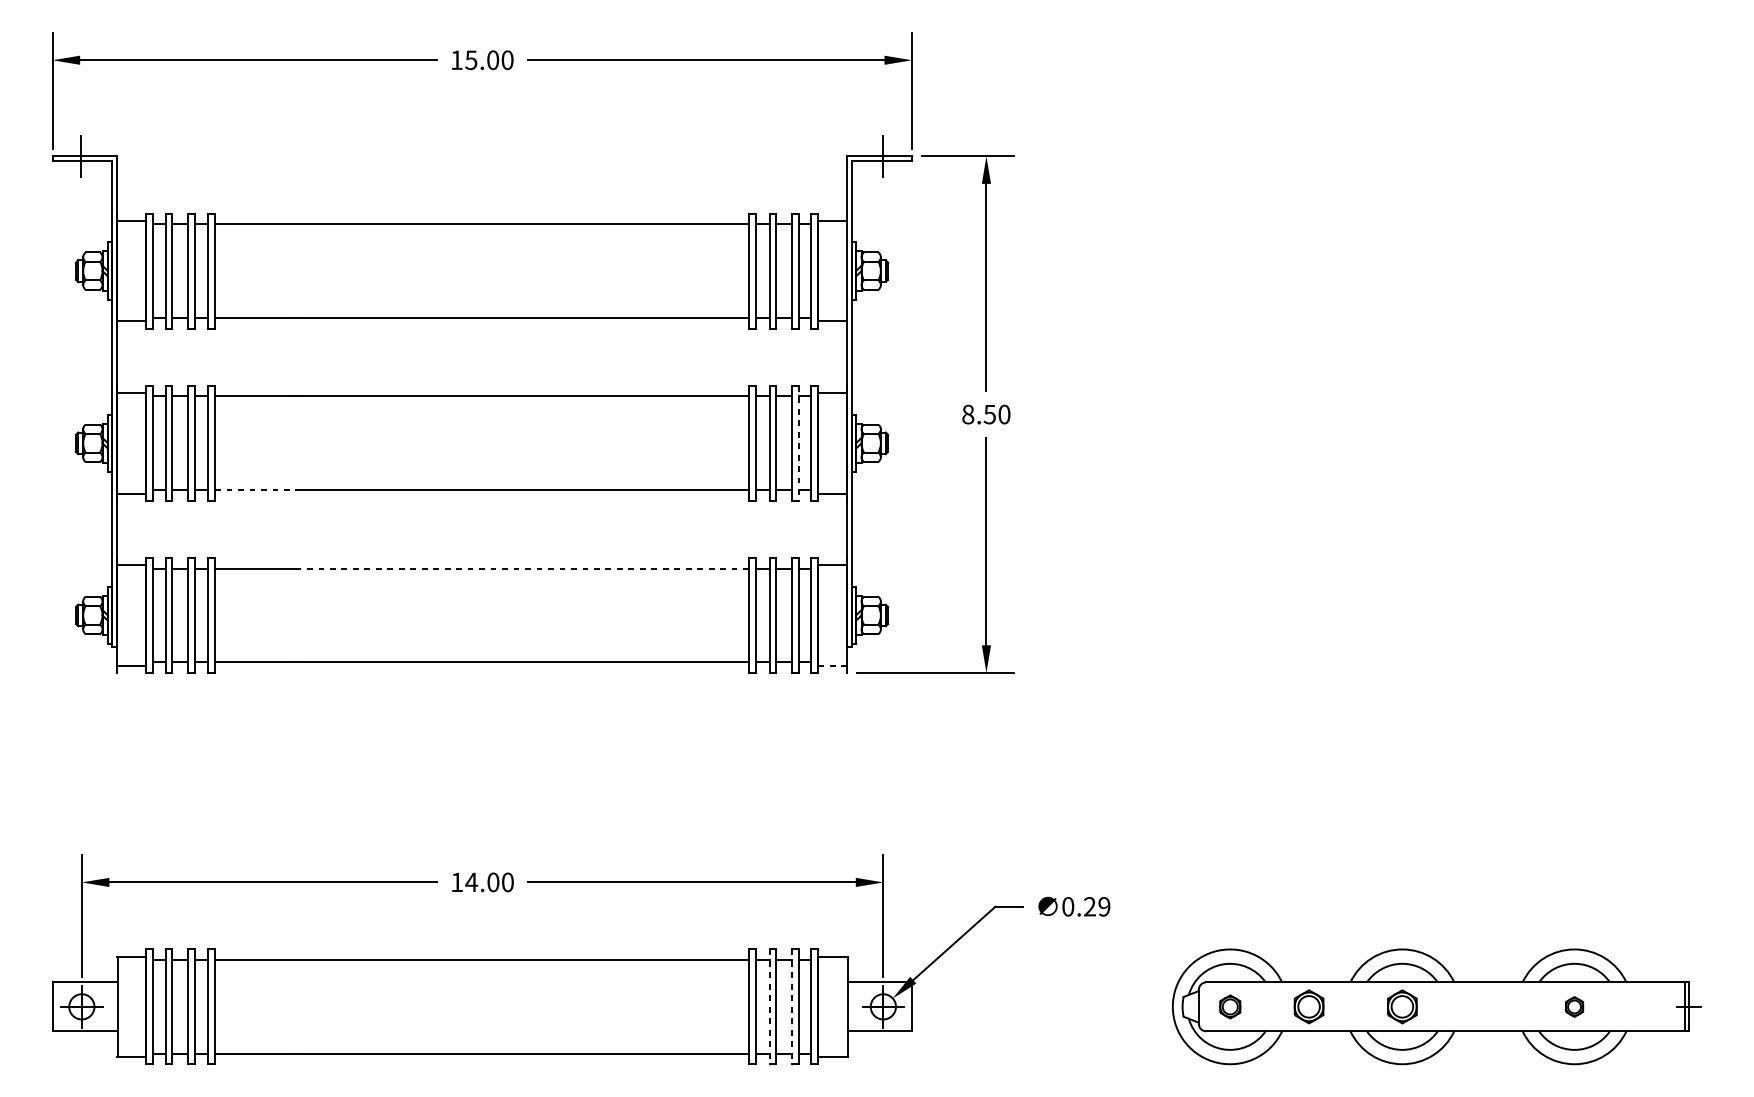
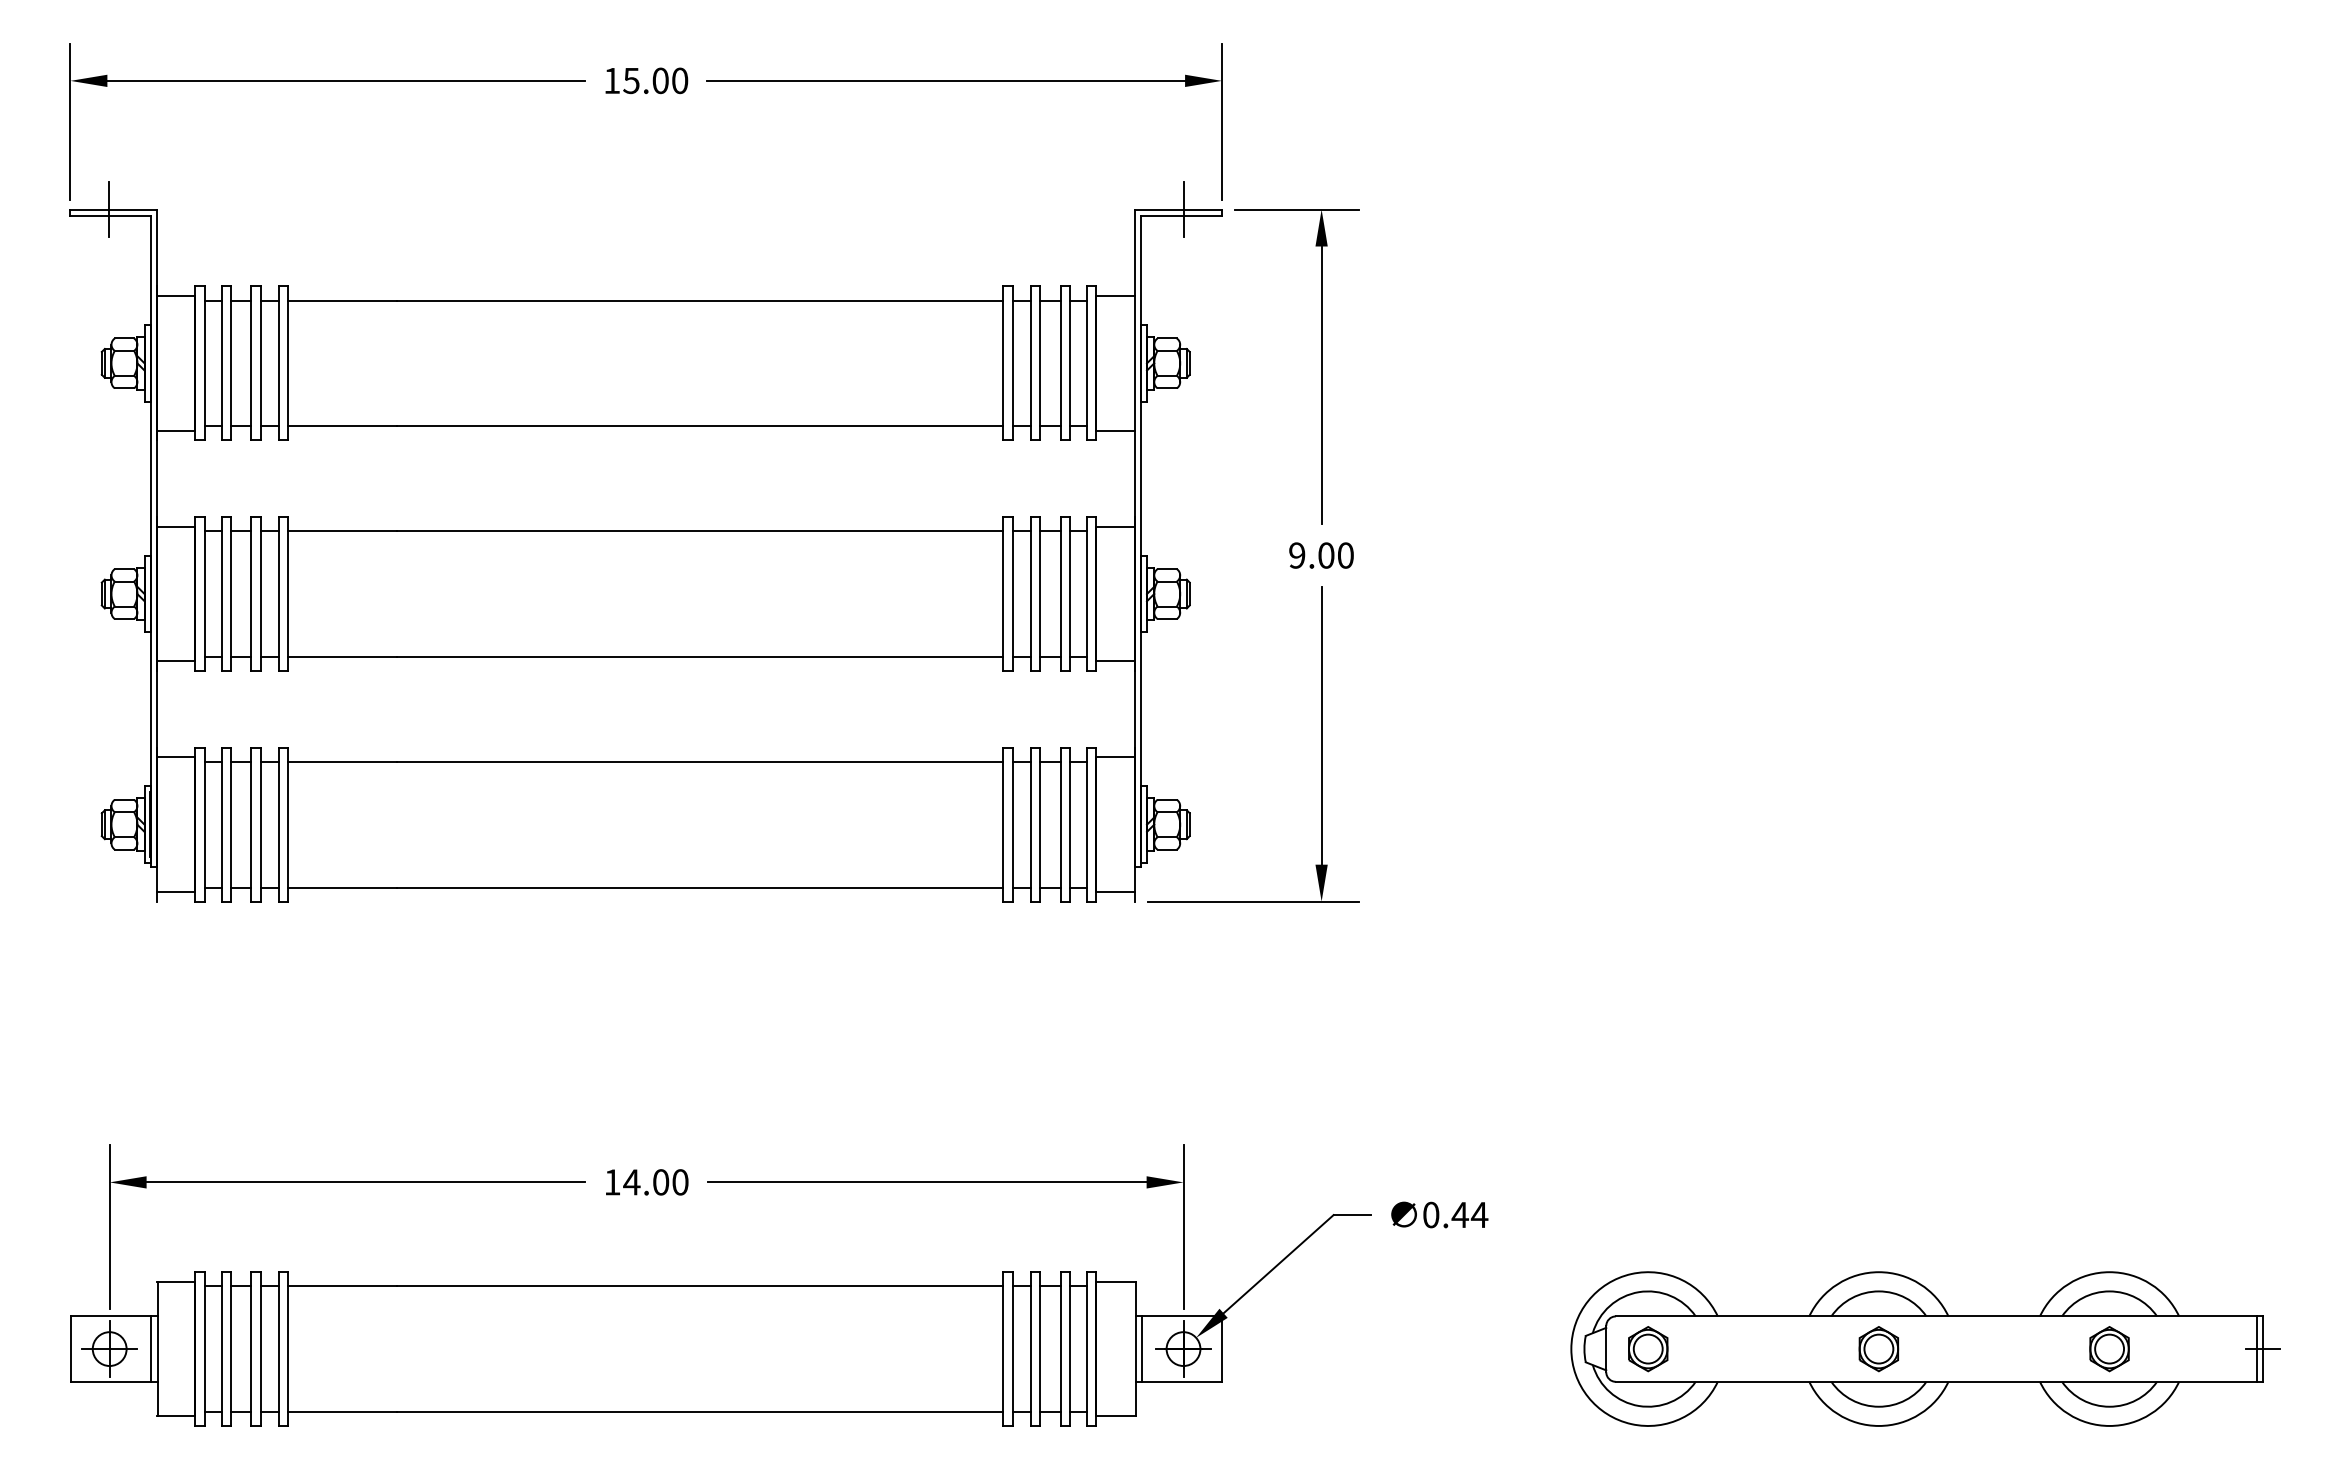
text: (978, 414) -> (1311, 555), 8.50 -> 9.00
line: (798, 443) -> (1069, 594), dashed -> solid
line: (256, 489) -> (343, 656), dashed -> solid
line: (522, 568) -> (699, 761), dashed -> solid
line: (832, 665) -> (1115, 891), dashed -> solid
text: (1096, 906) -> (1469, 1214), 0.29 -> 0.44
line: (113, 1006) -> (151, 1348), added
line: (852, 1006) -> (1142, 1348), added
line: (769, 1007) -> (1031, 1349), dashed -> solid
line: (791, 1007) -> (1060, 1349), dashed -> solid
part: (1230, 1007) -> (1648, 1349), size x1.43
part: (1308, 1007) -> (1753, 1349), removed
part: (1574, 1007) -> (2109, 1349), size x1.67

